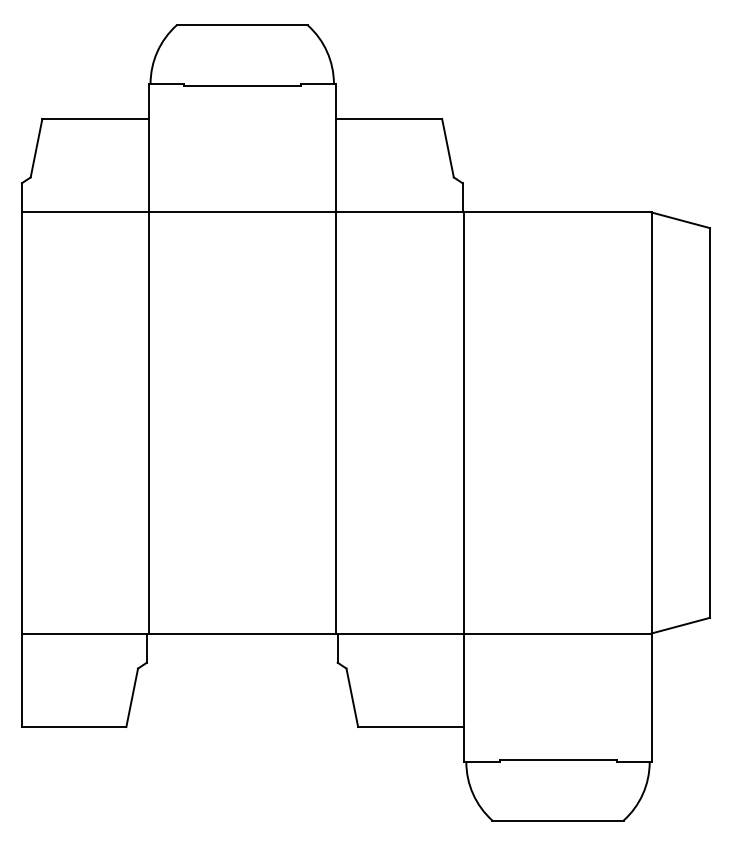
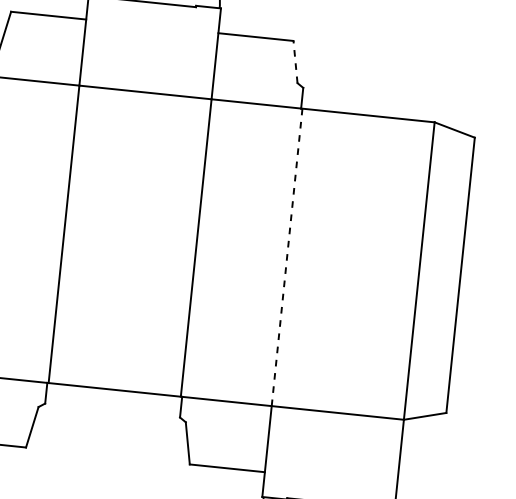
line: (447, 148) -> (295, 62), solid -> dashed
line: (464, 423) -> (287, 257), solid -> dashed

